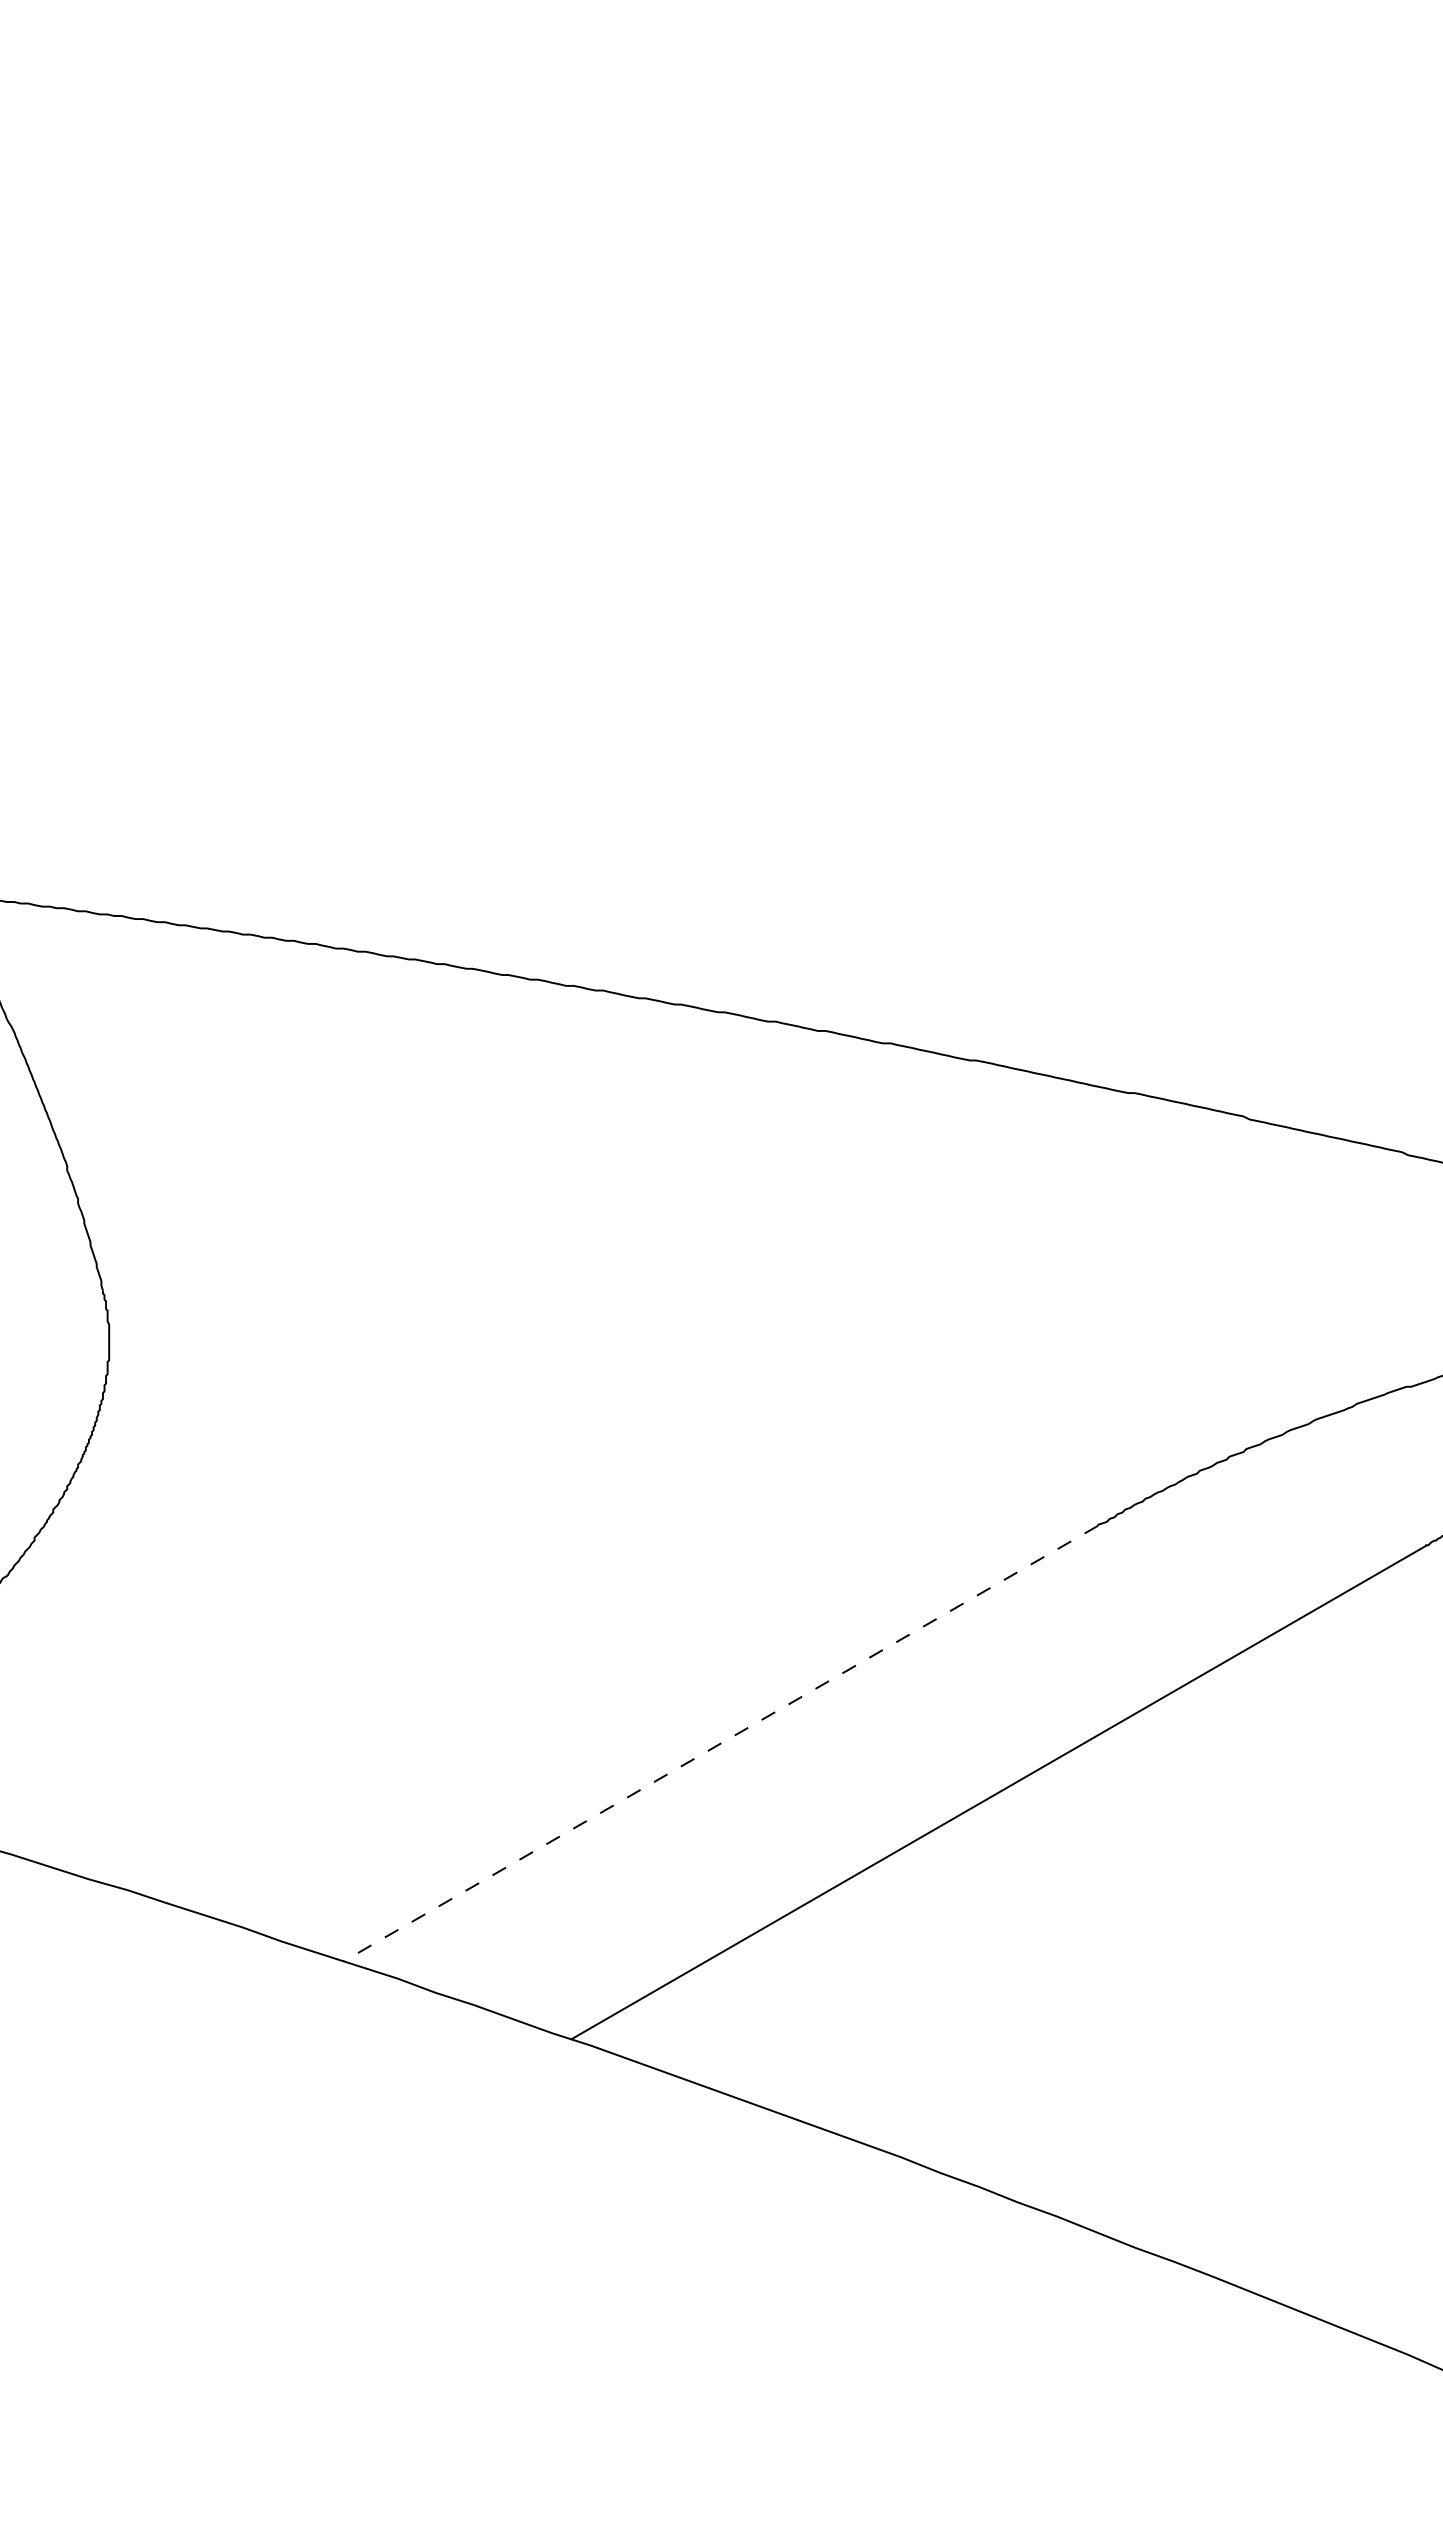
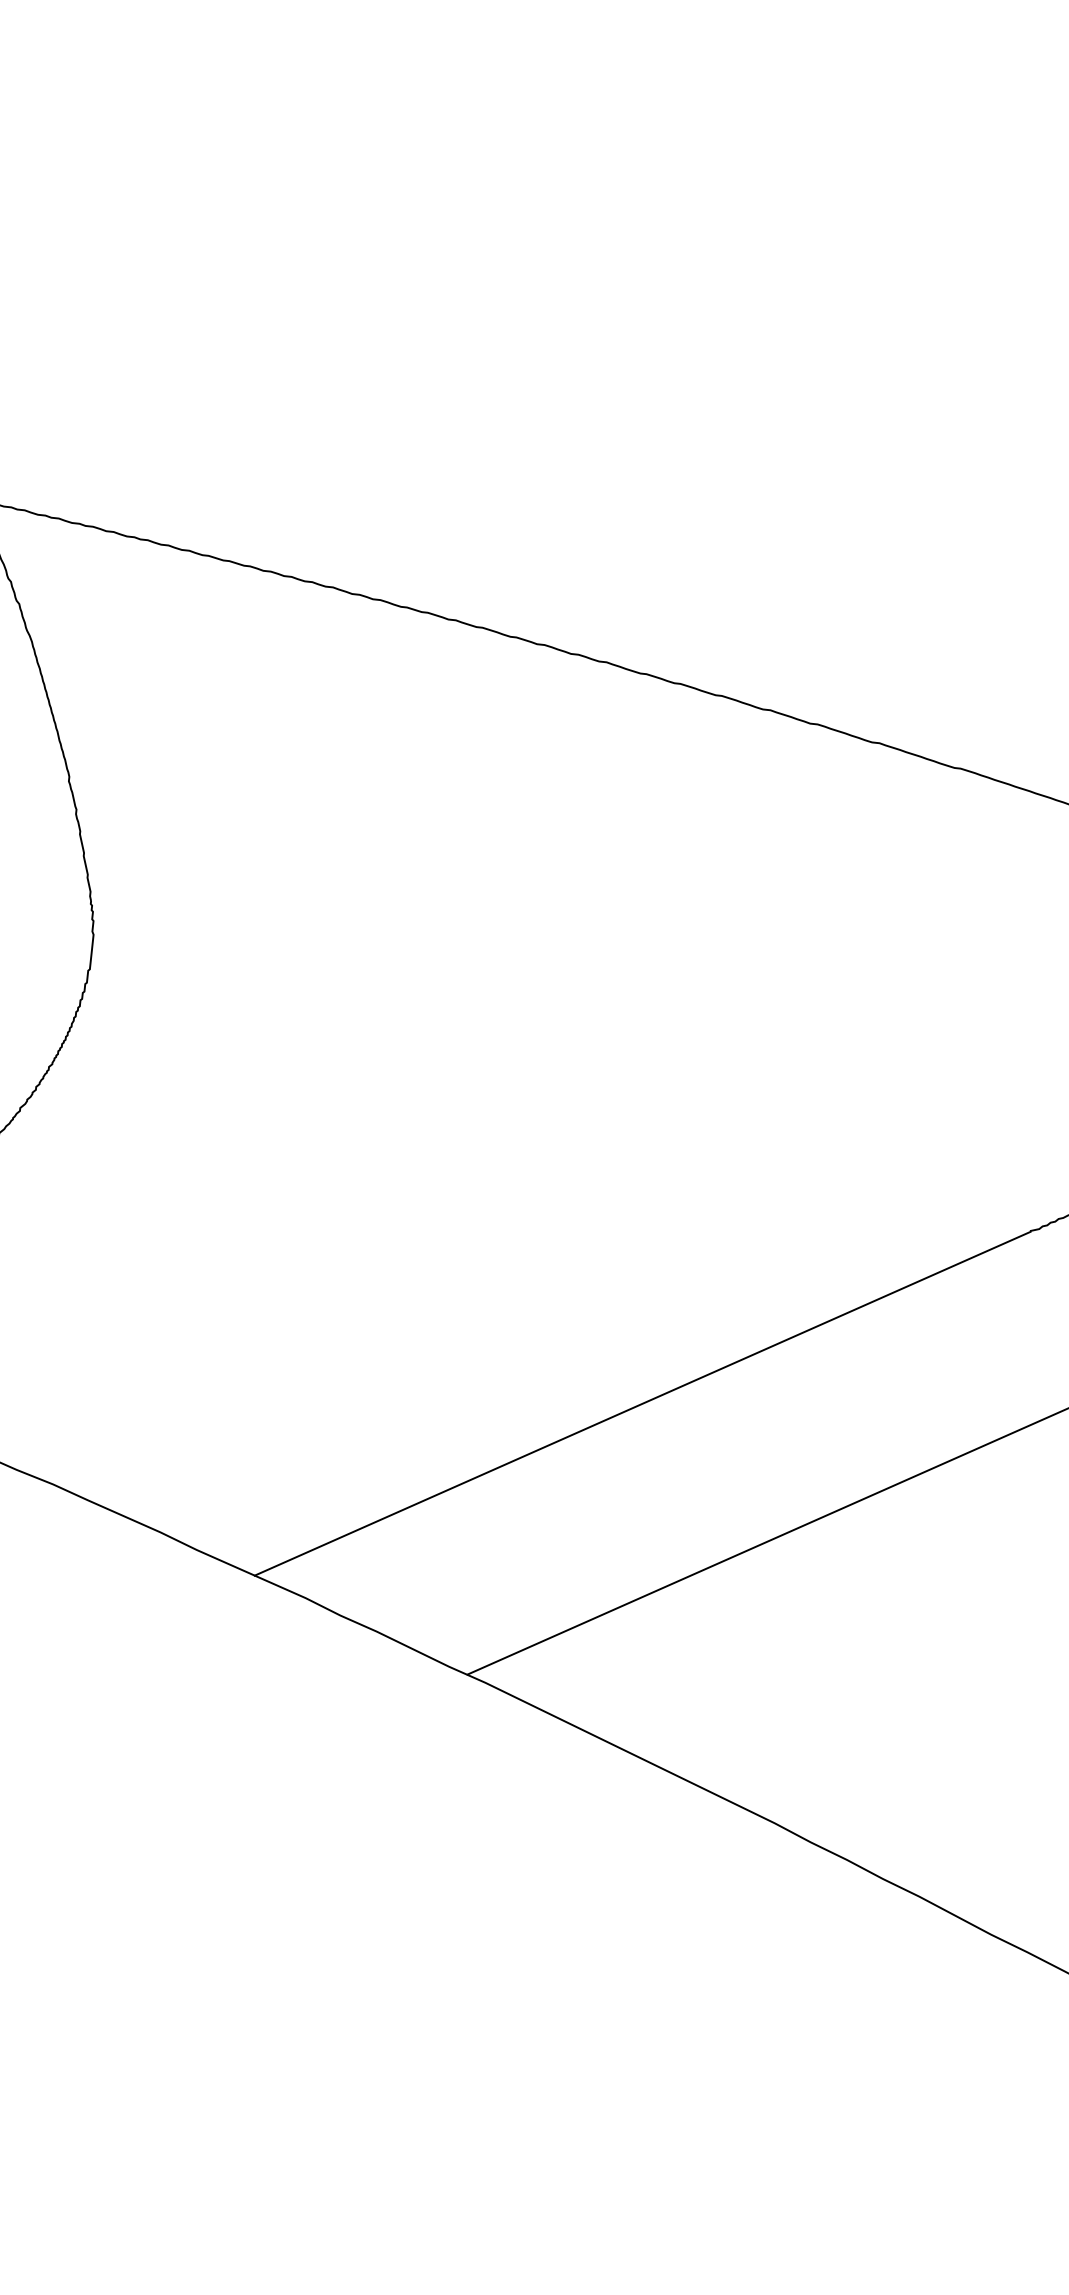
line: (720, 1743) -> (642, 1403), dashed -> solid

